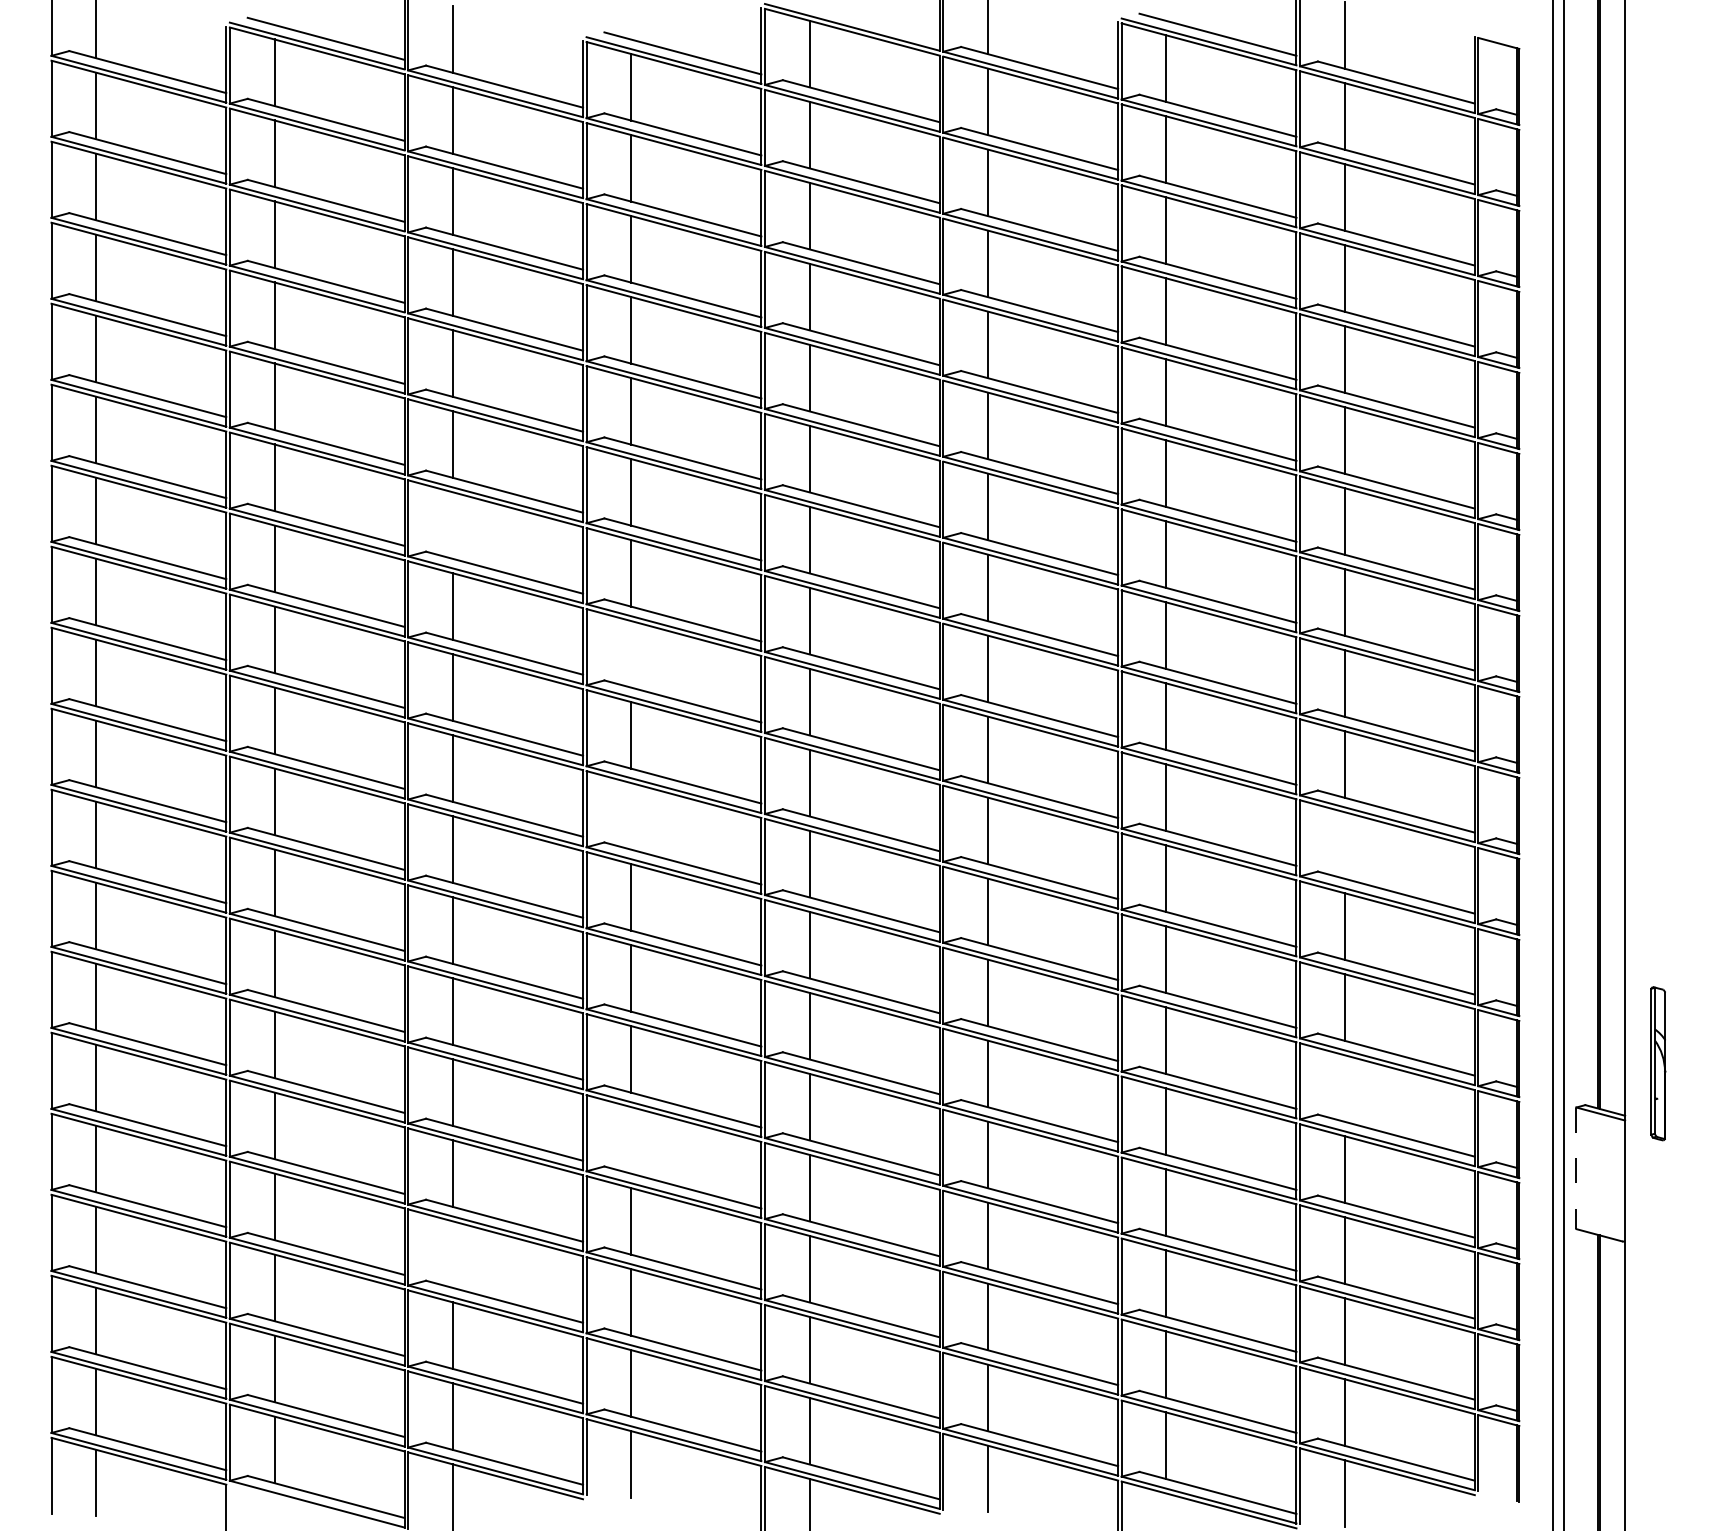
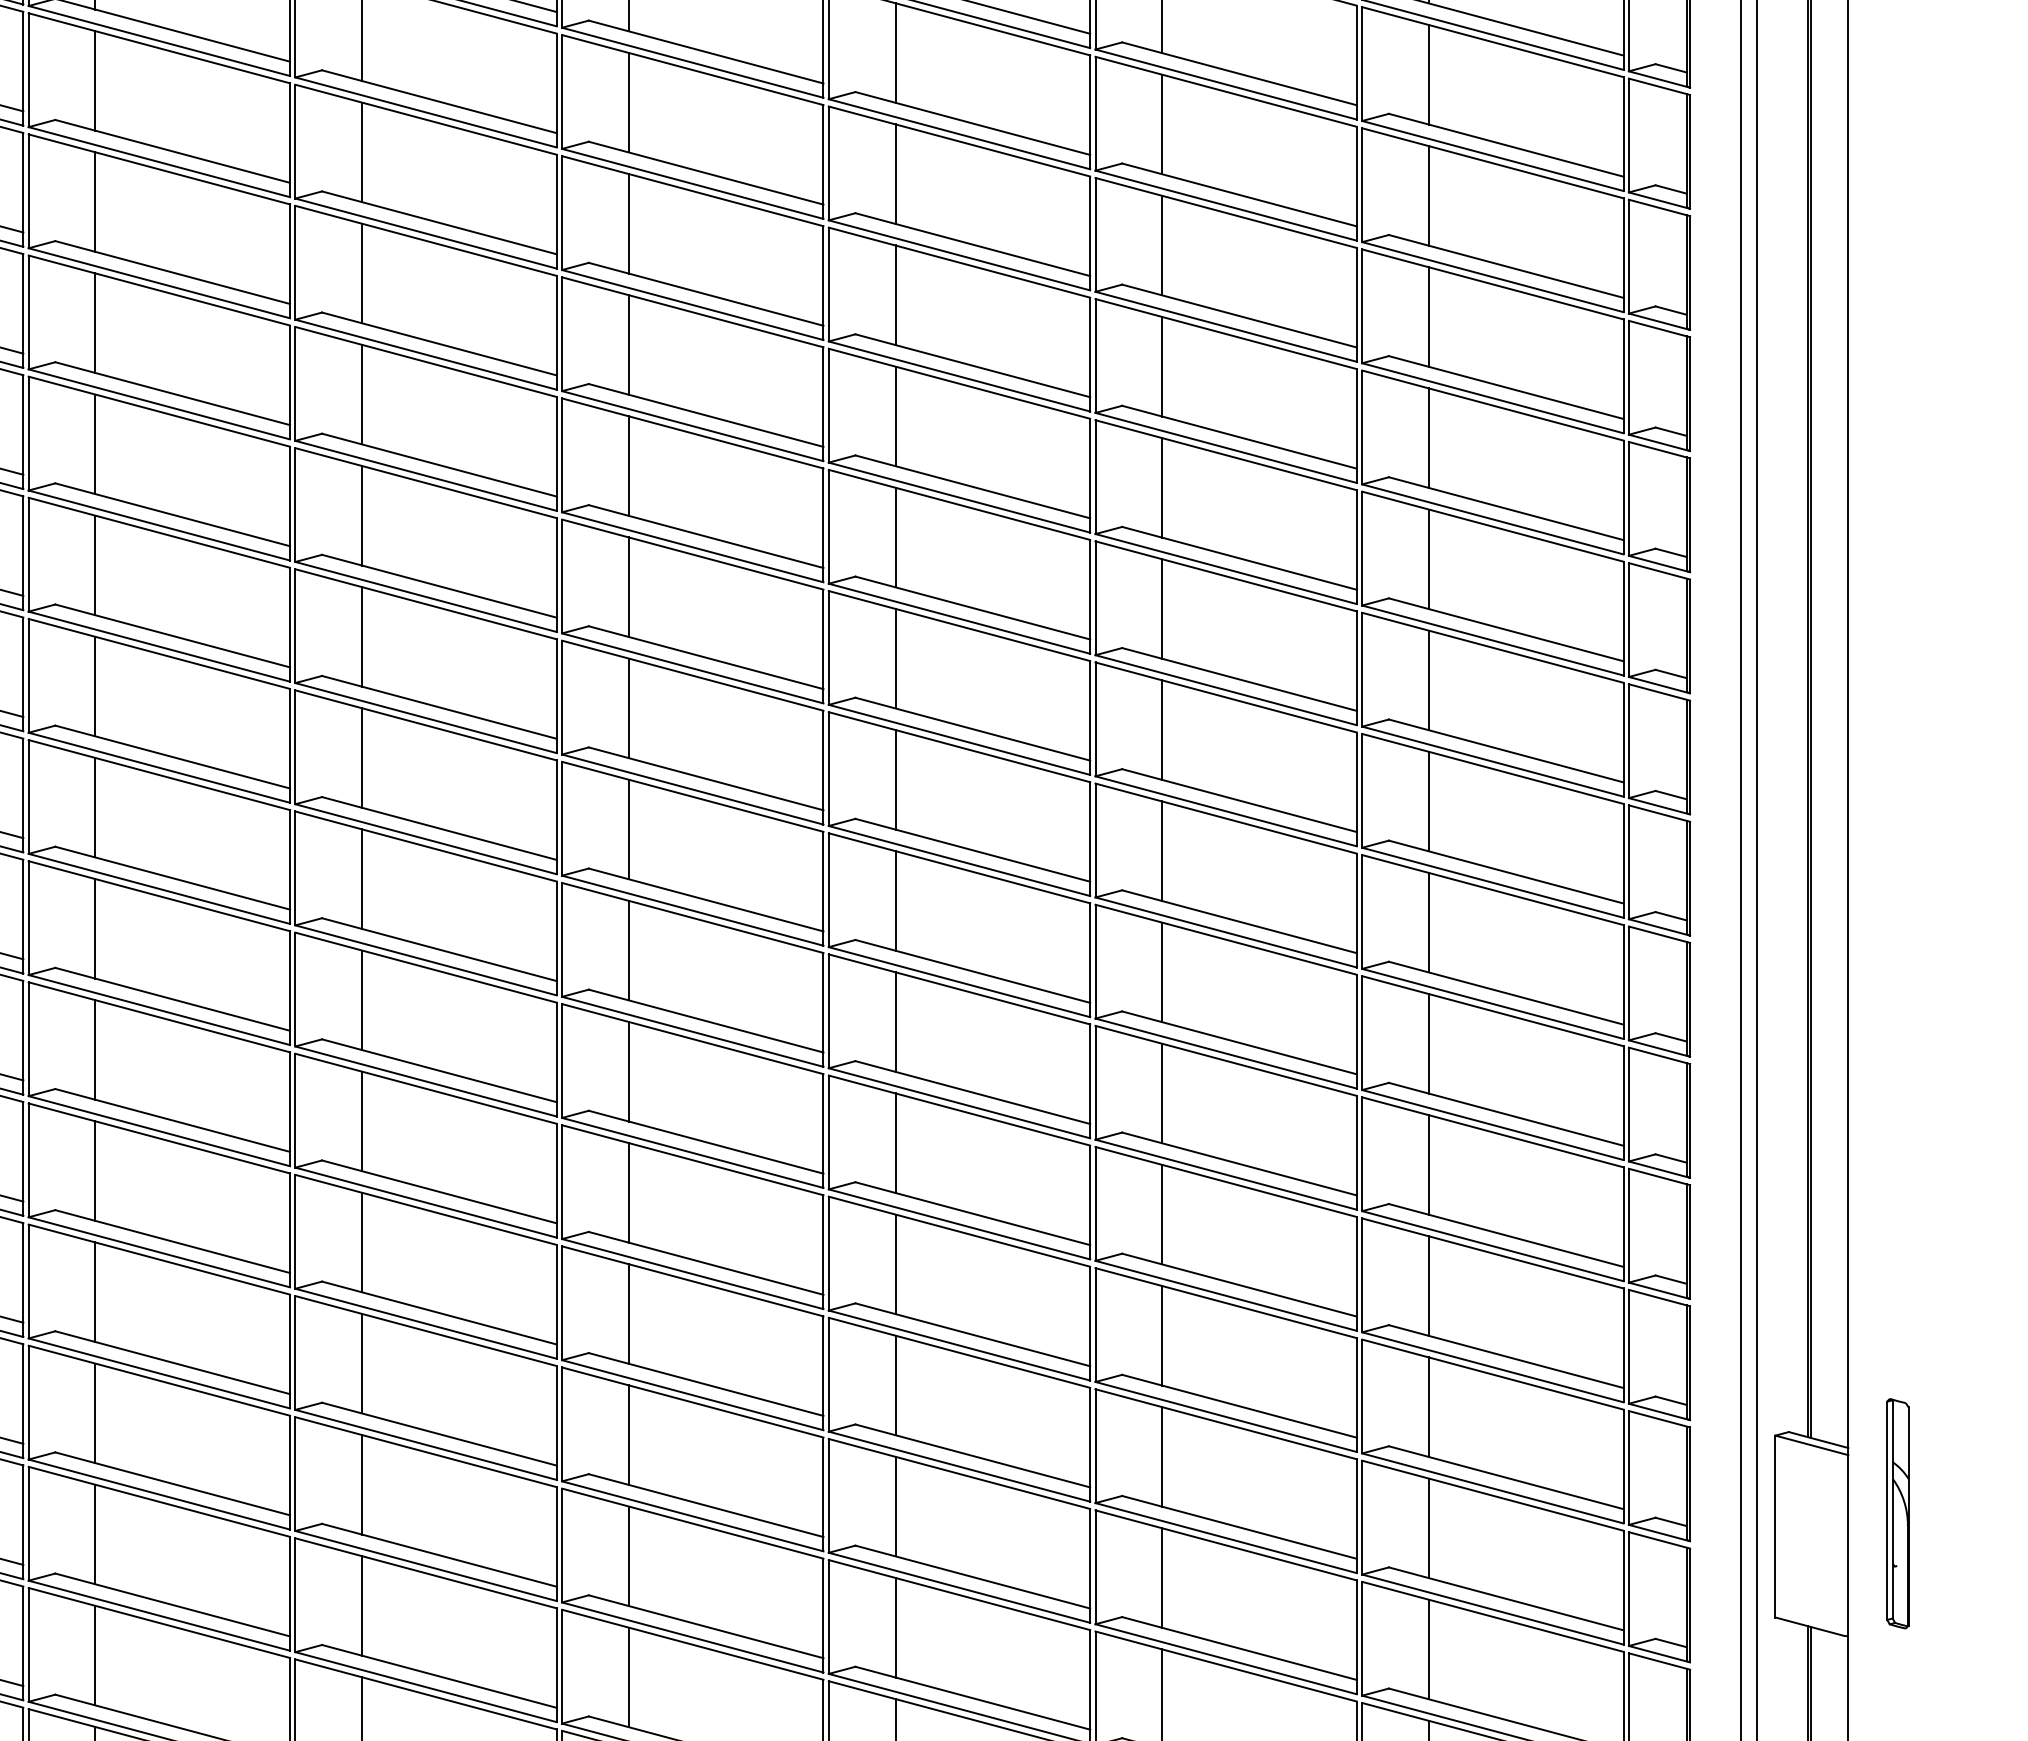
line: (452, 525) -> (94, 565), added
line: (631, 654) -> (362, 758), added
line: (631, 816) -> (362, 1000), added
line: (1344, 845) -> (1428, 1043), added
part: (1658, 1063) -> (1898, 1513), moved
line: (1344, 1088) -> (1428, 1407), added
line: (631, 1140) -> (362, 1484), added
line: (1576, 1168) -> (1775, 1526), dashed -> solid
line: (452, 1254) -> (94, 1655), added

